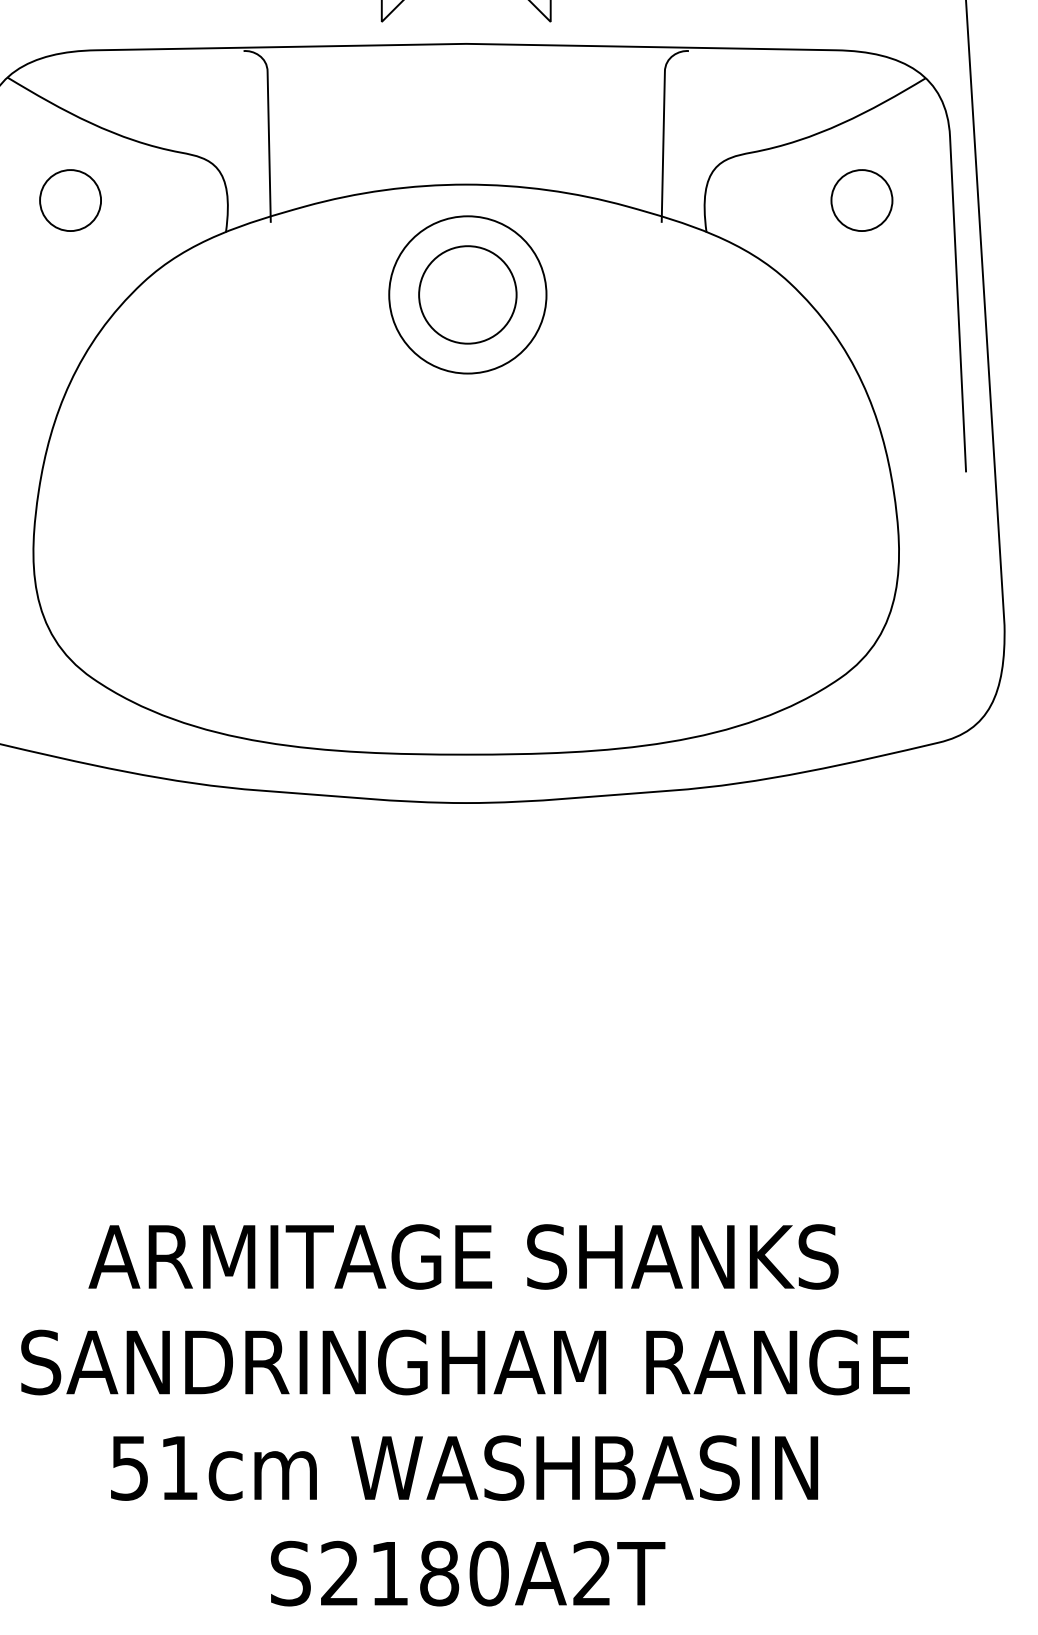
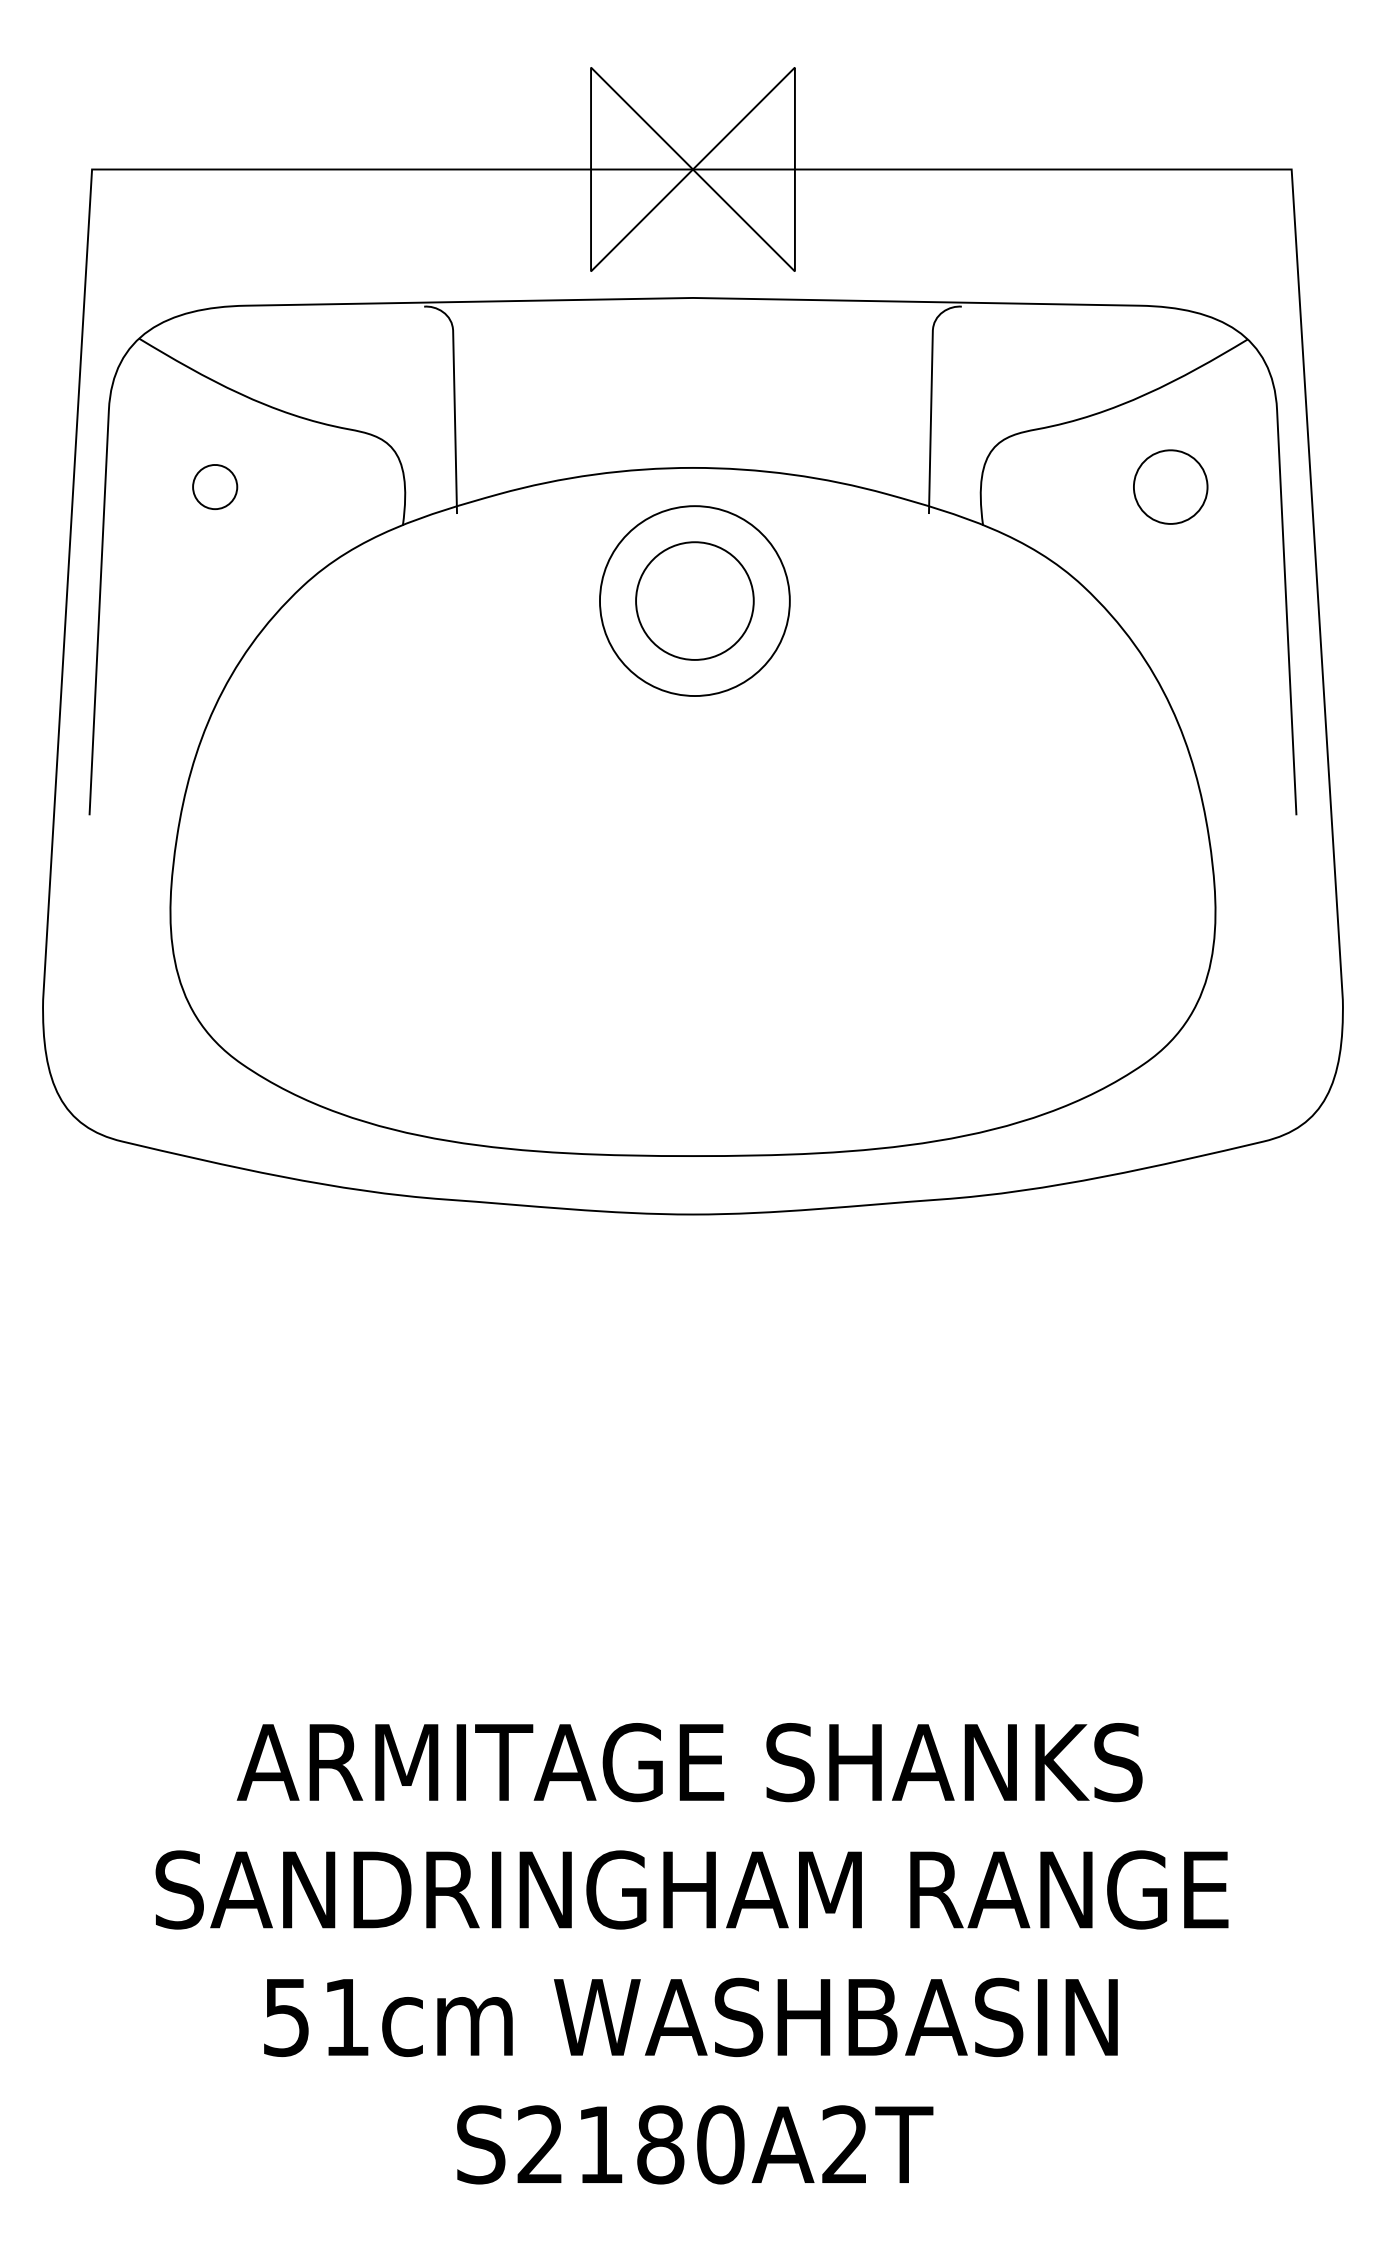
part: (69, 200) -> (214, 486), size x0.6

